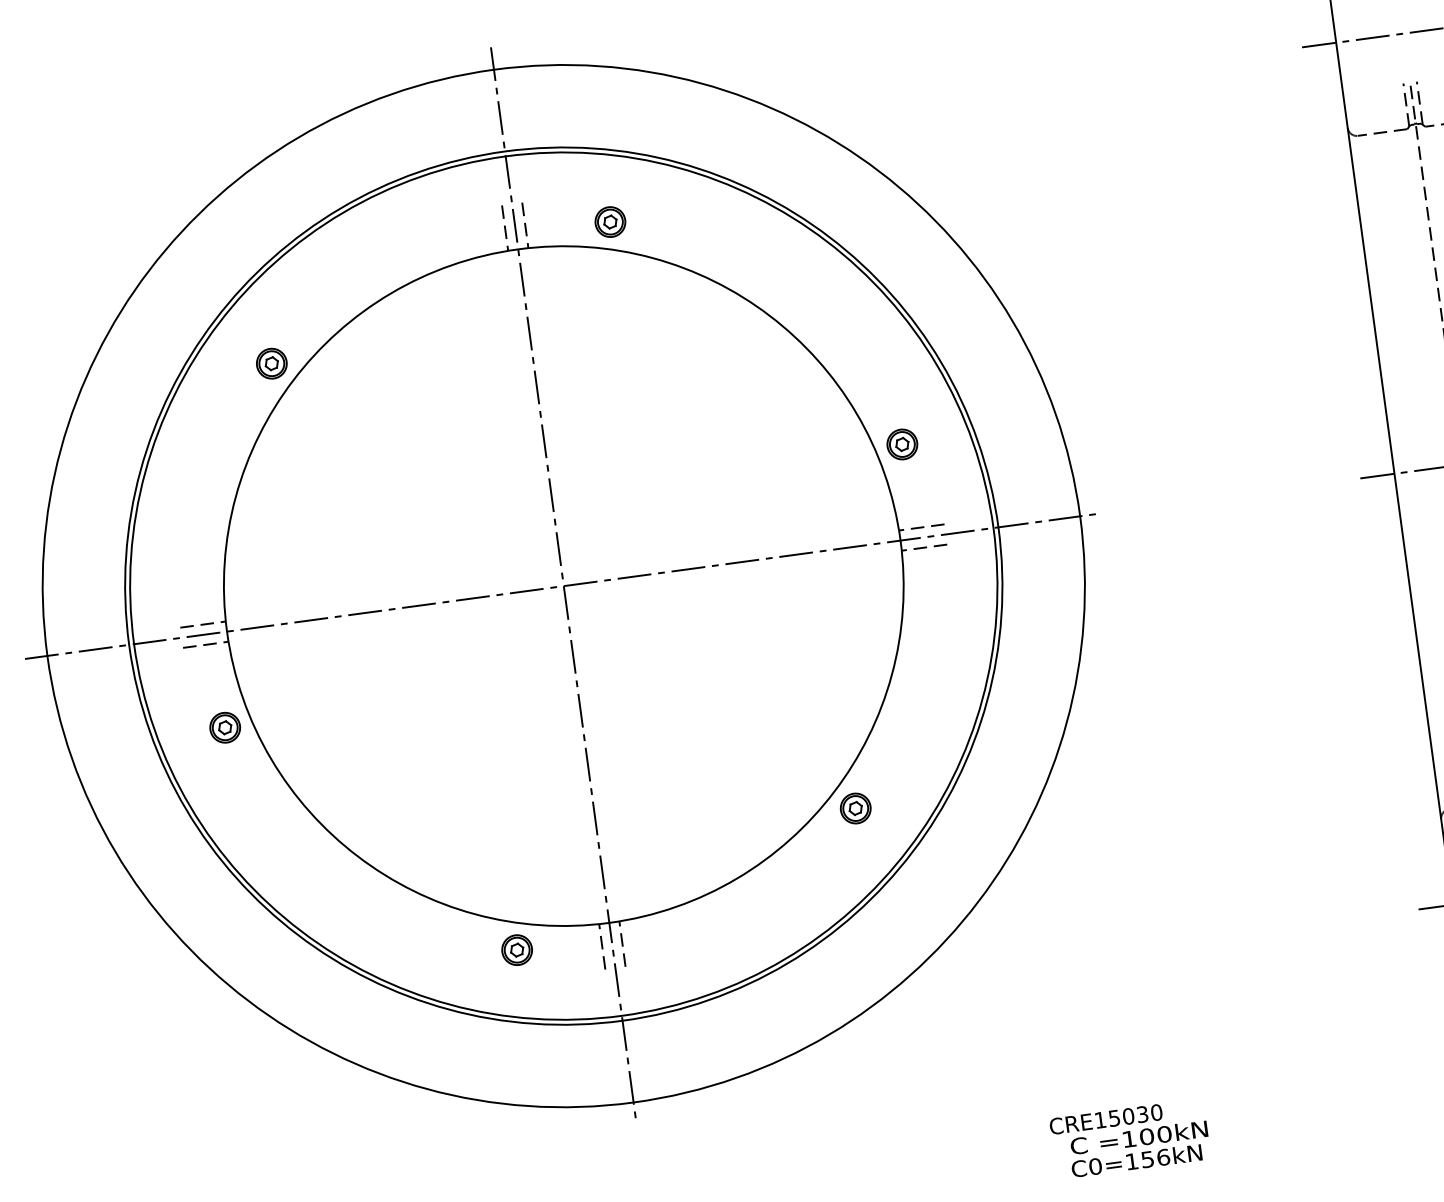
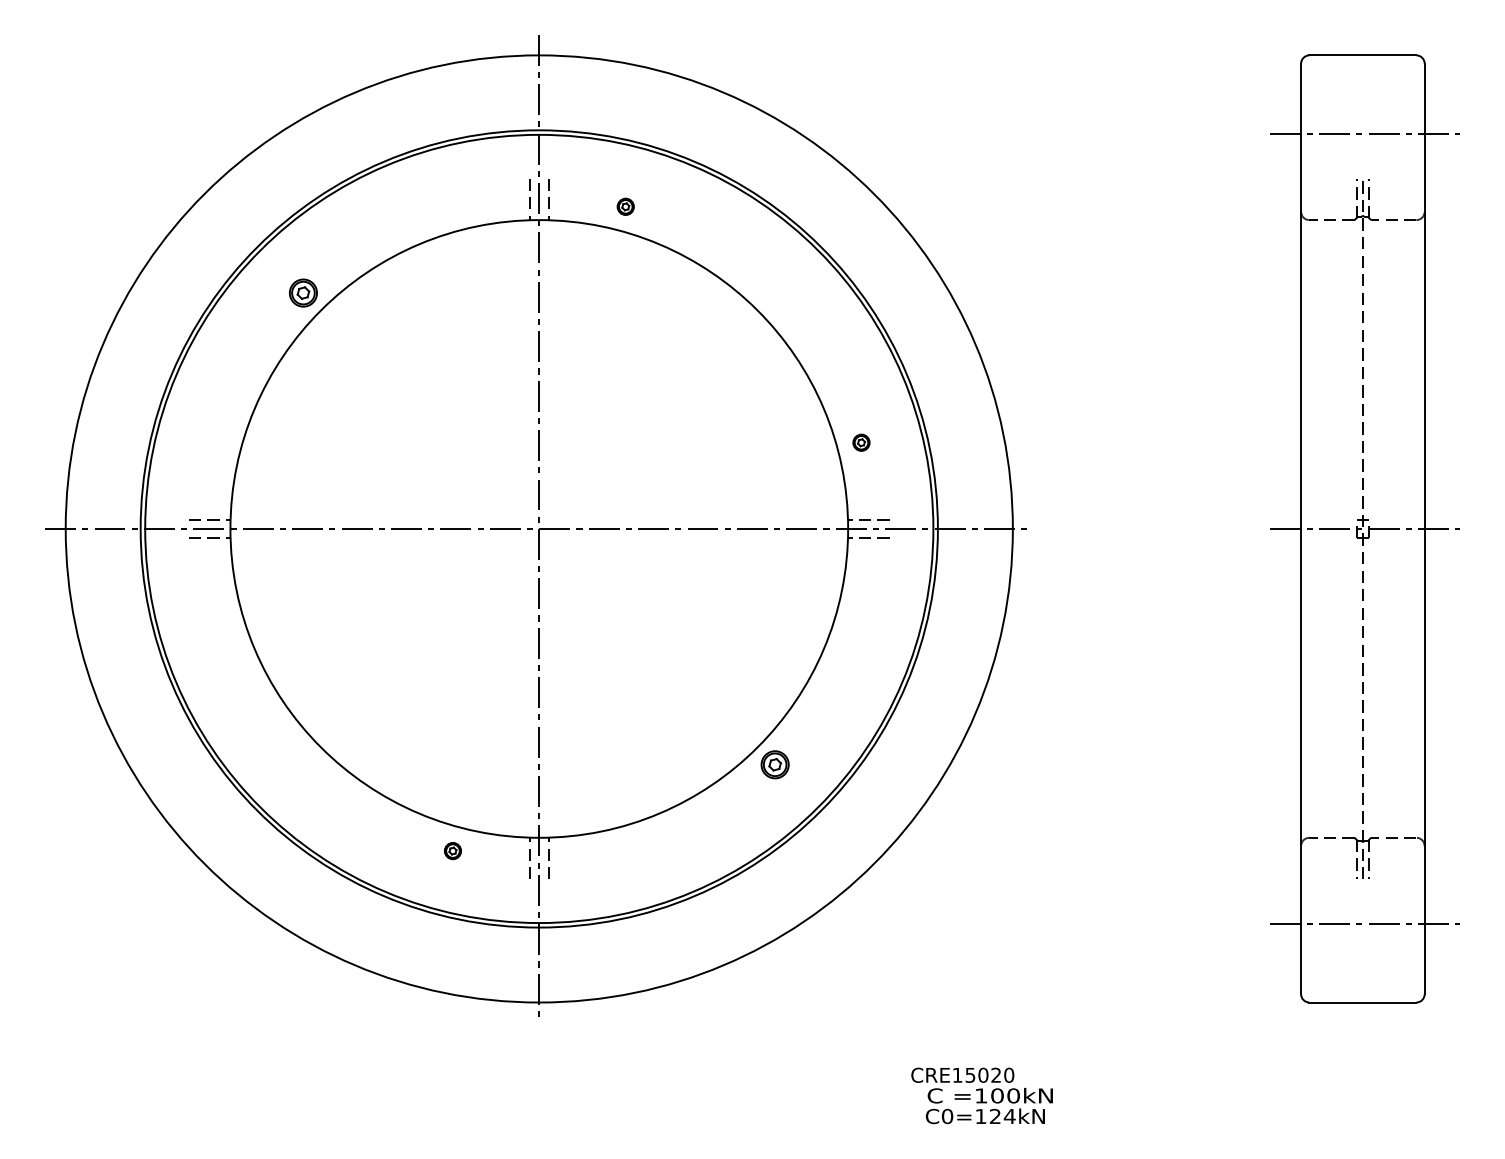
part: (610, 221) -> (625, 206), size x0.6
part: (902, 444) -> (861, 442), size x0.6
part: (224, 726) -> (216, 614), removed
part: (516, 949) -> (452, 850), size x0.6
text: (1142, 1114) -> (996, 1075), CRE15030 -> CRE15020
text: (1155, 1158) -> (1002, 1116), C0=156kN -> C0=124kN

